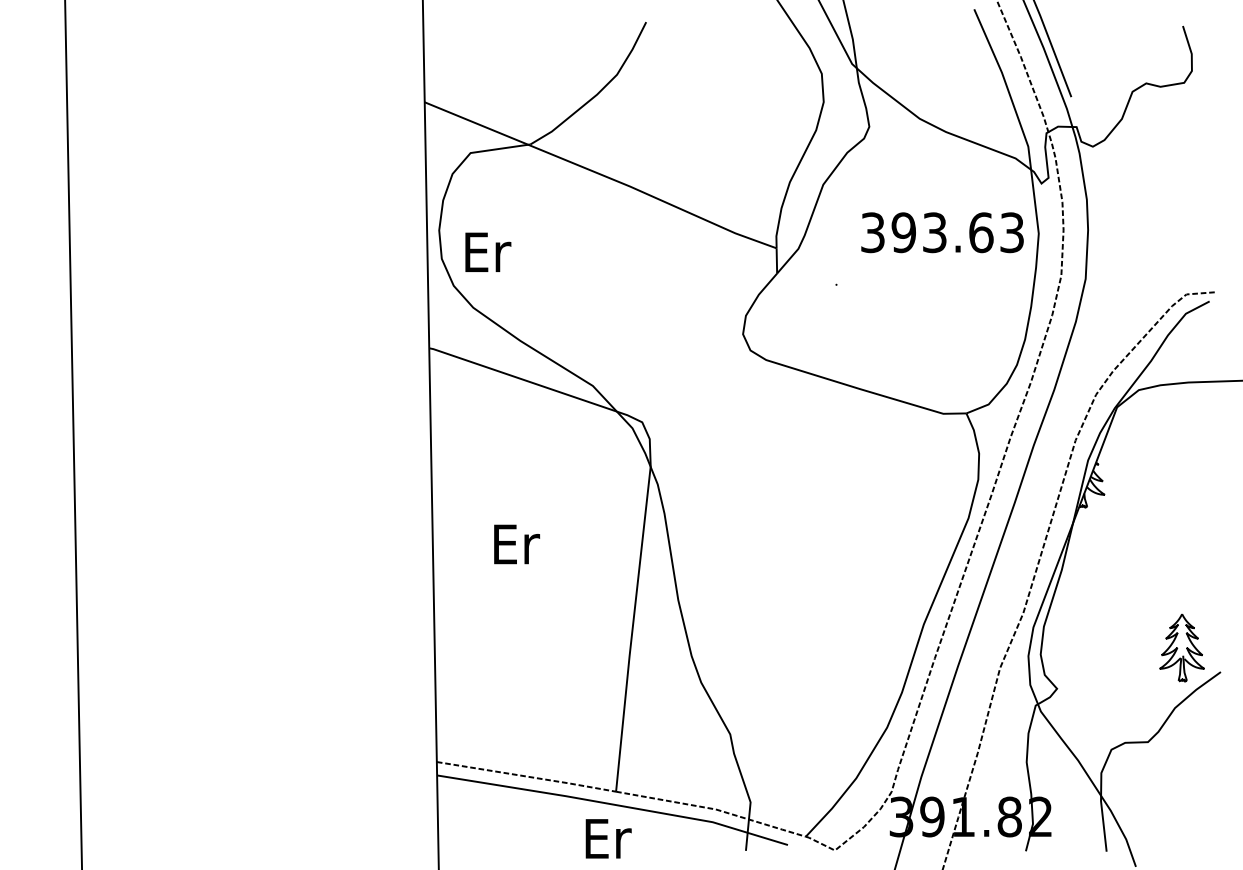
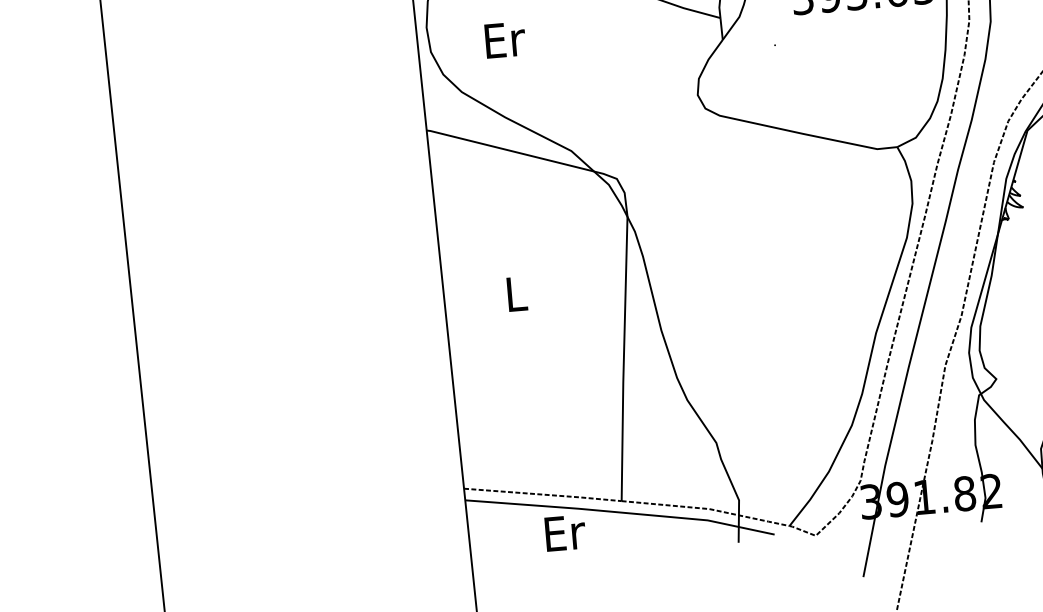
text: (488, 251) -> (505, 39), moved
text: (517, 544) -> (517, 294), Er -> L
text: (608, 838) -> (565, 532), moved

